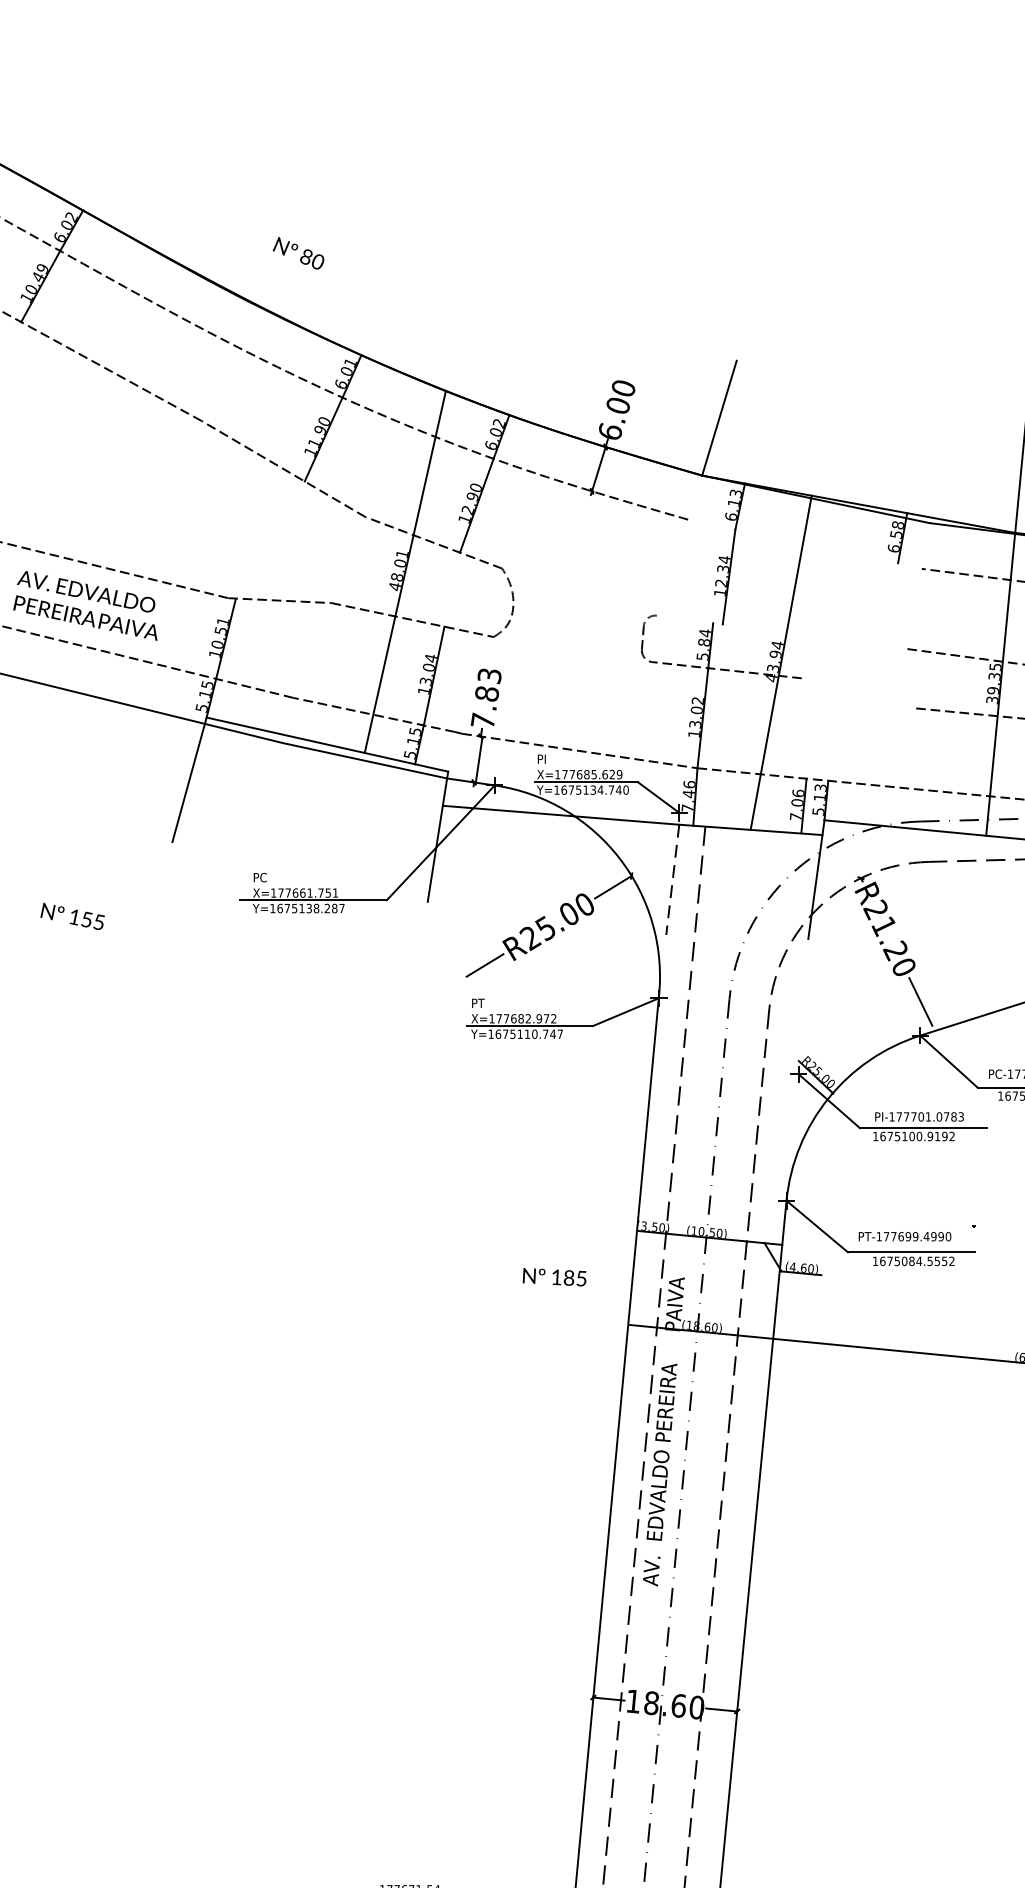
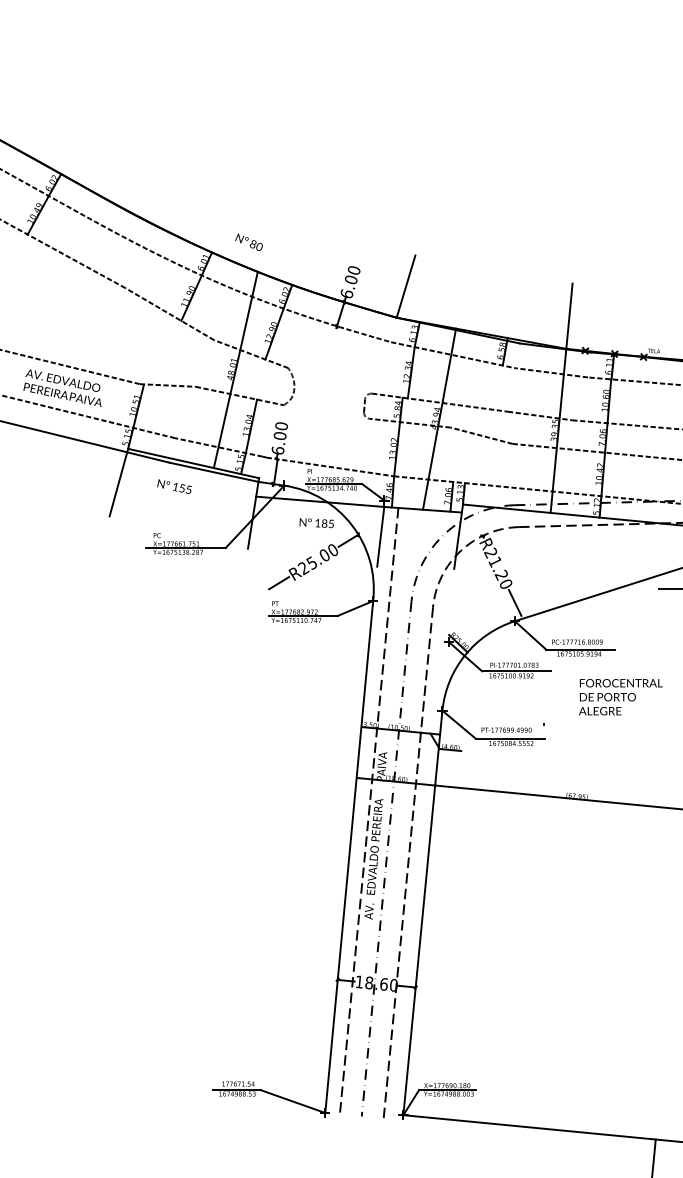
text: (297, 251) -> (248, 241), moved
line: (806, 545) -> (453, 355), added
line: (781, 631) -> (439, 402), added
line: (858, 692) -> (481, 435), added
text: (485, 698) -> (279, 438), 7.83 -> 6.00
line: (672, 881) -> (380, 537), dashed -> solid
text: (72, 916) -> (174, 486), moved
text: (554, 1277) -> (316, 523), moved

